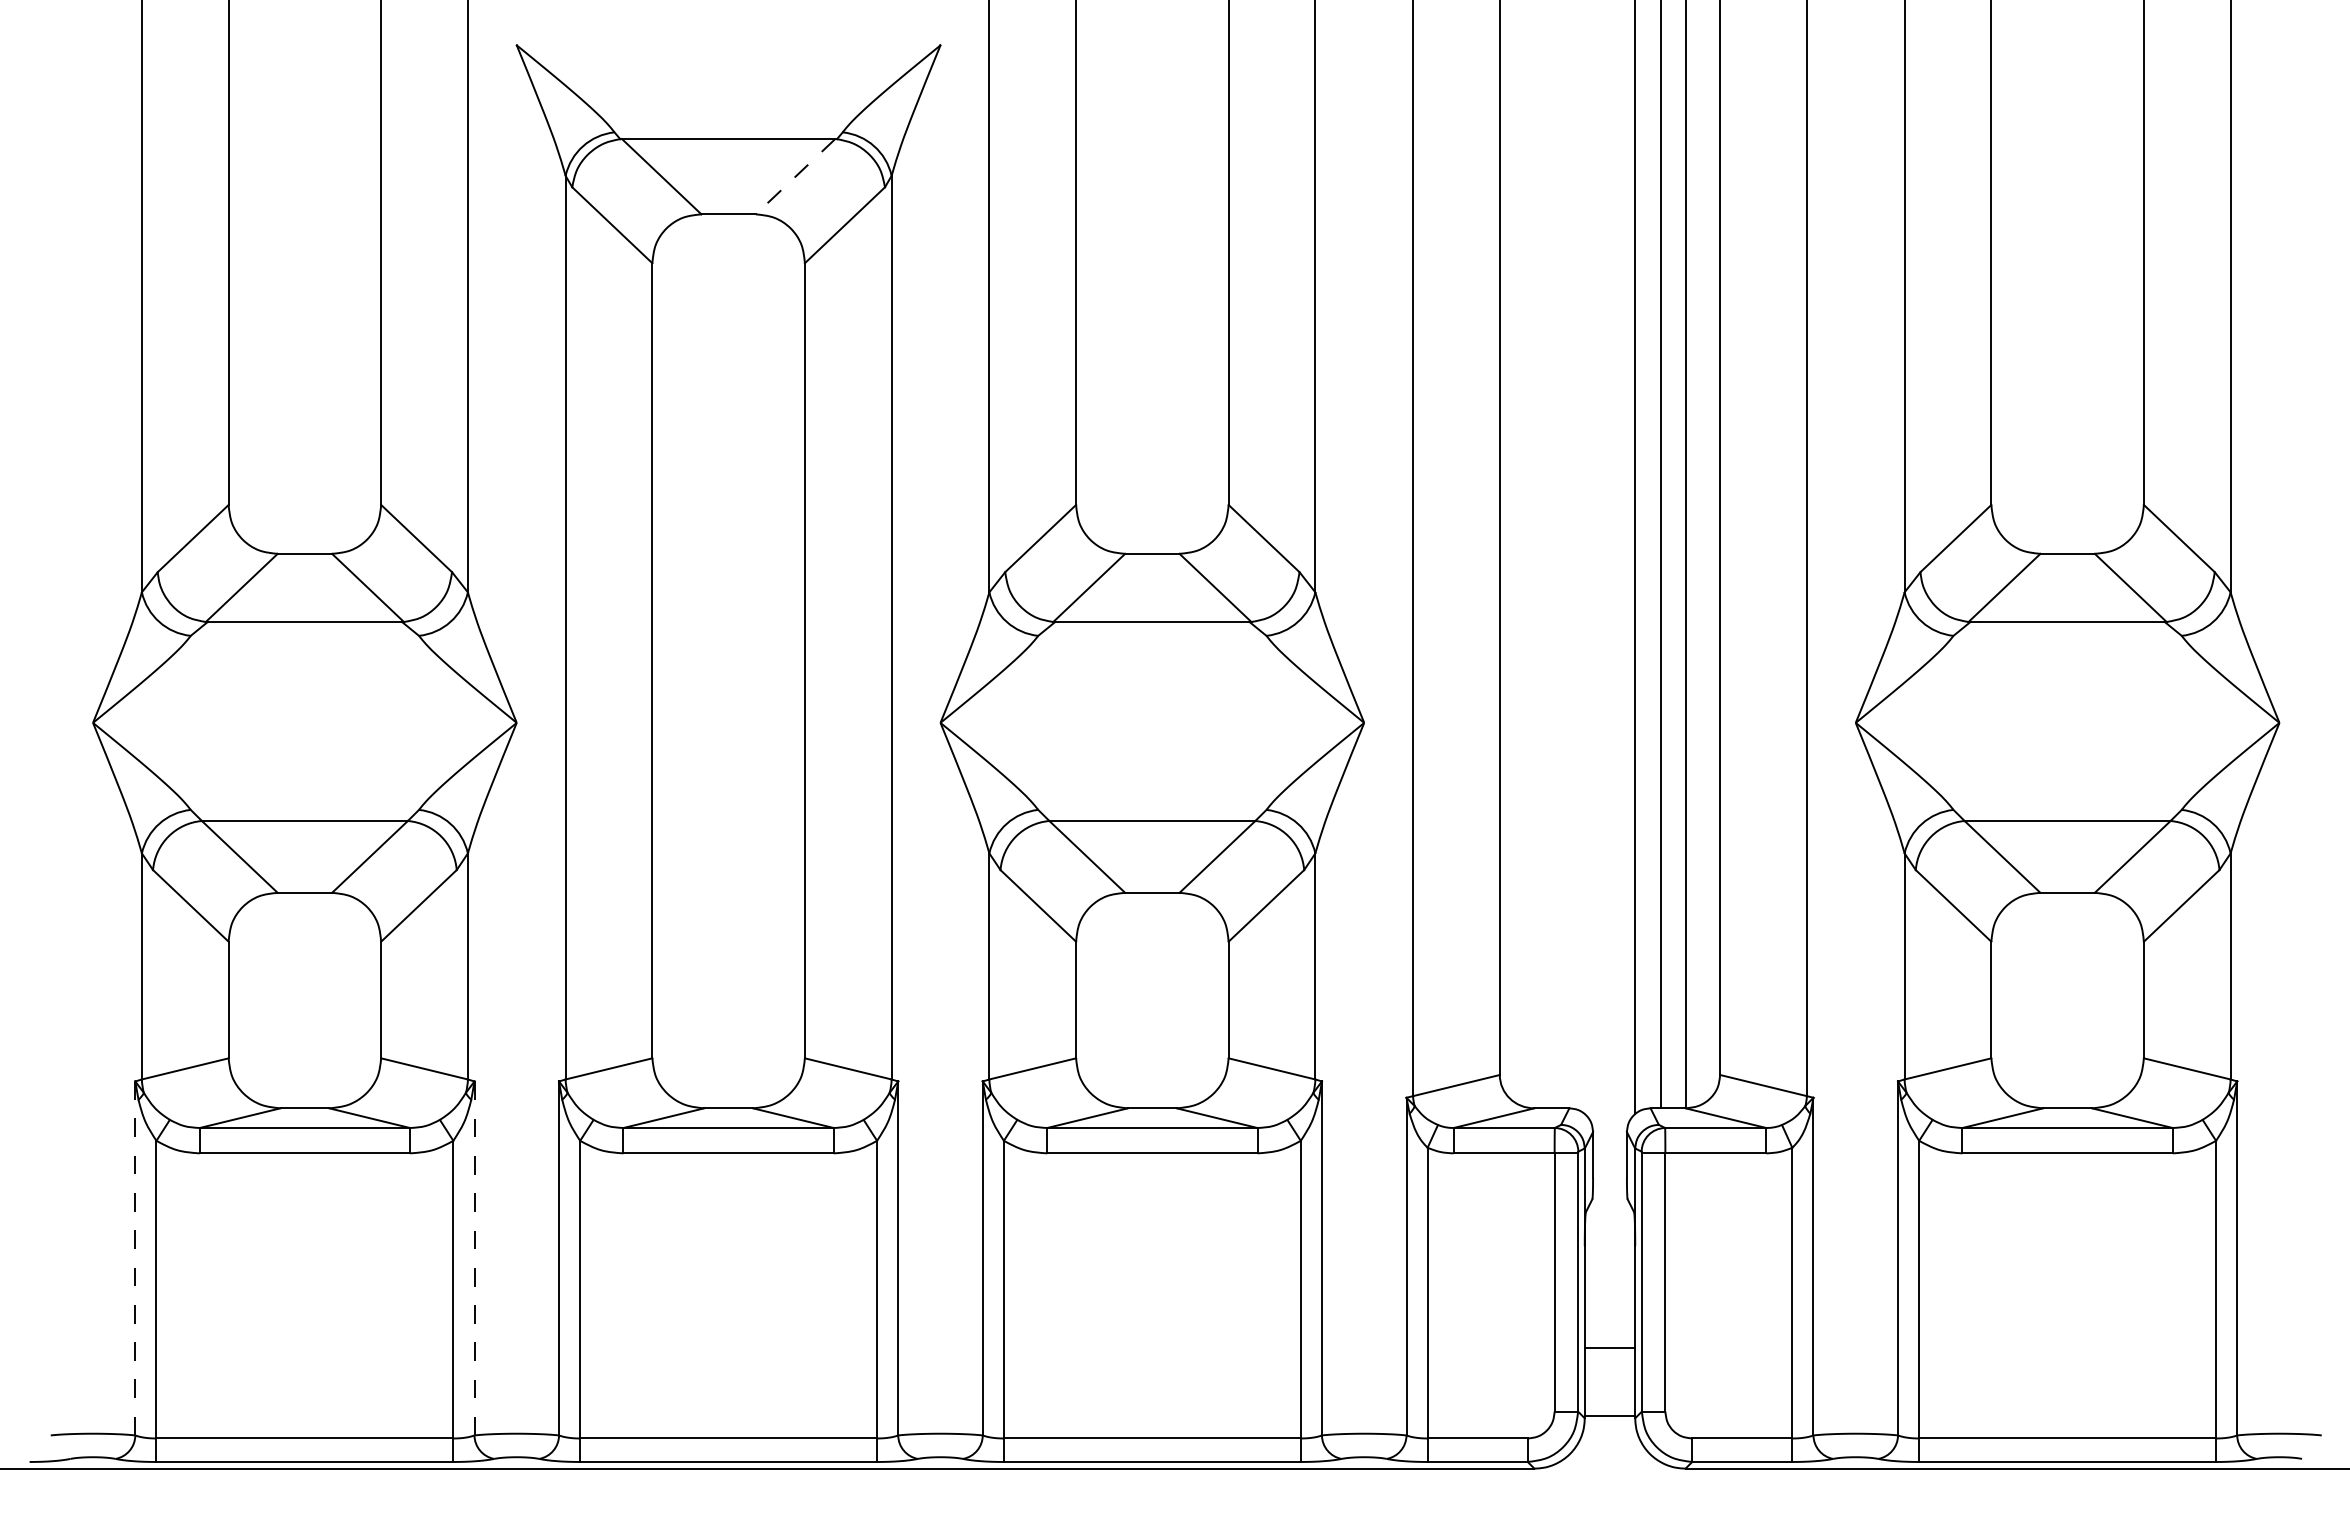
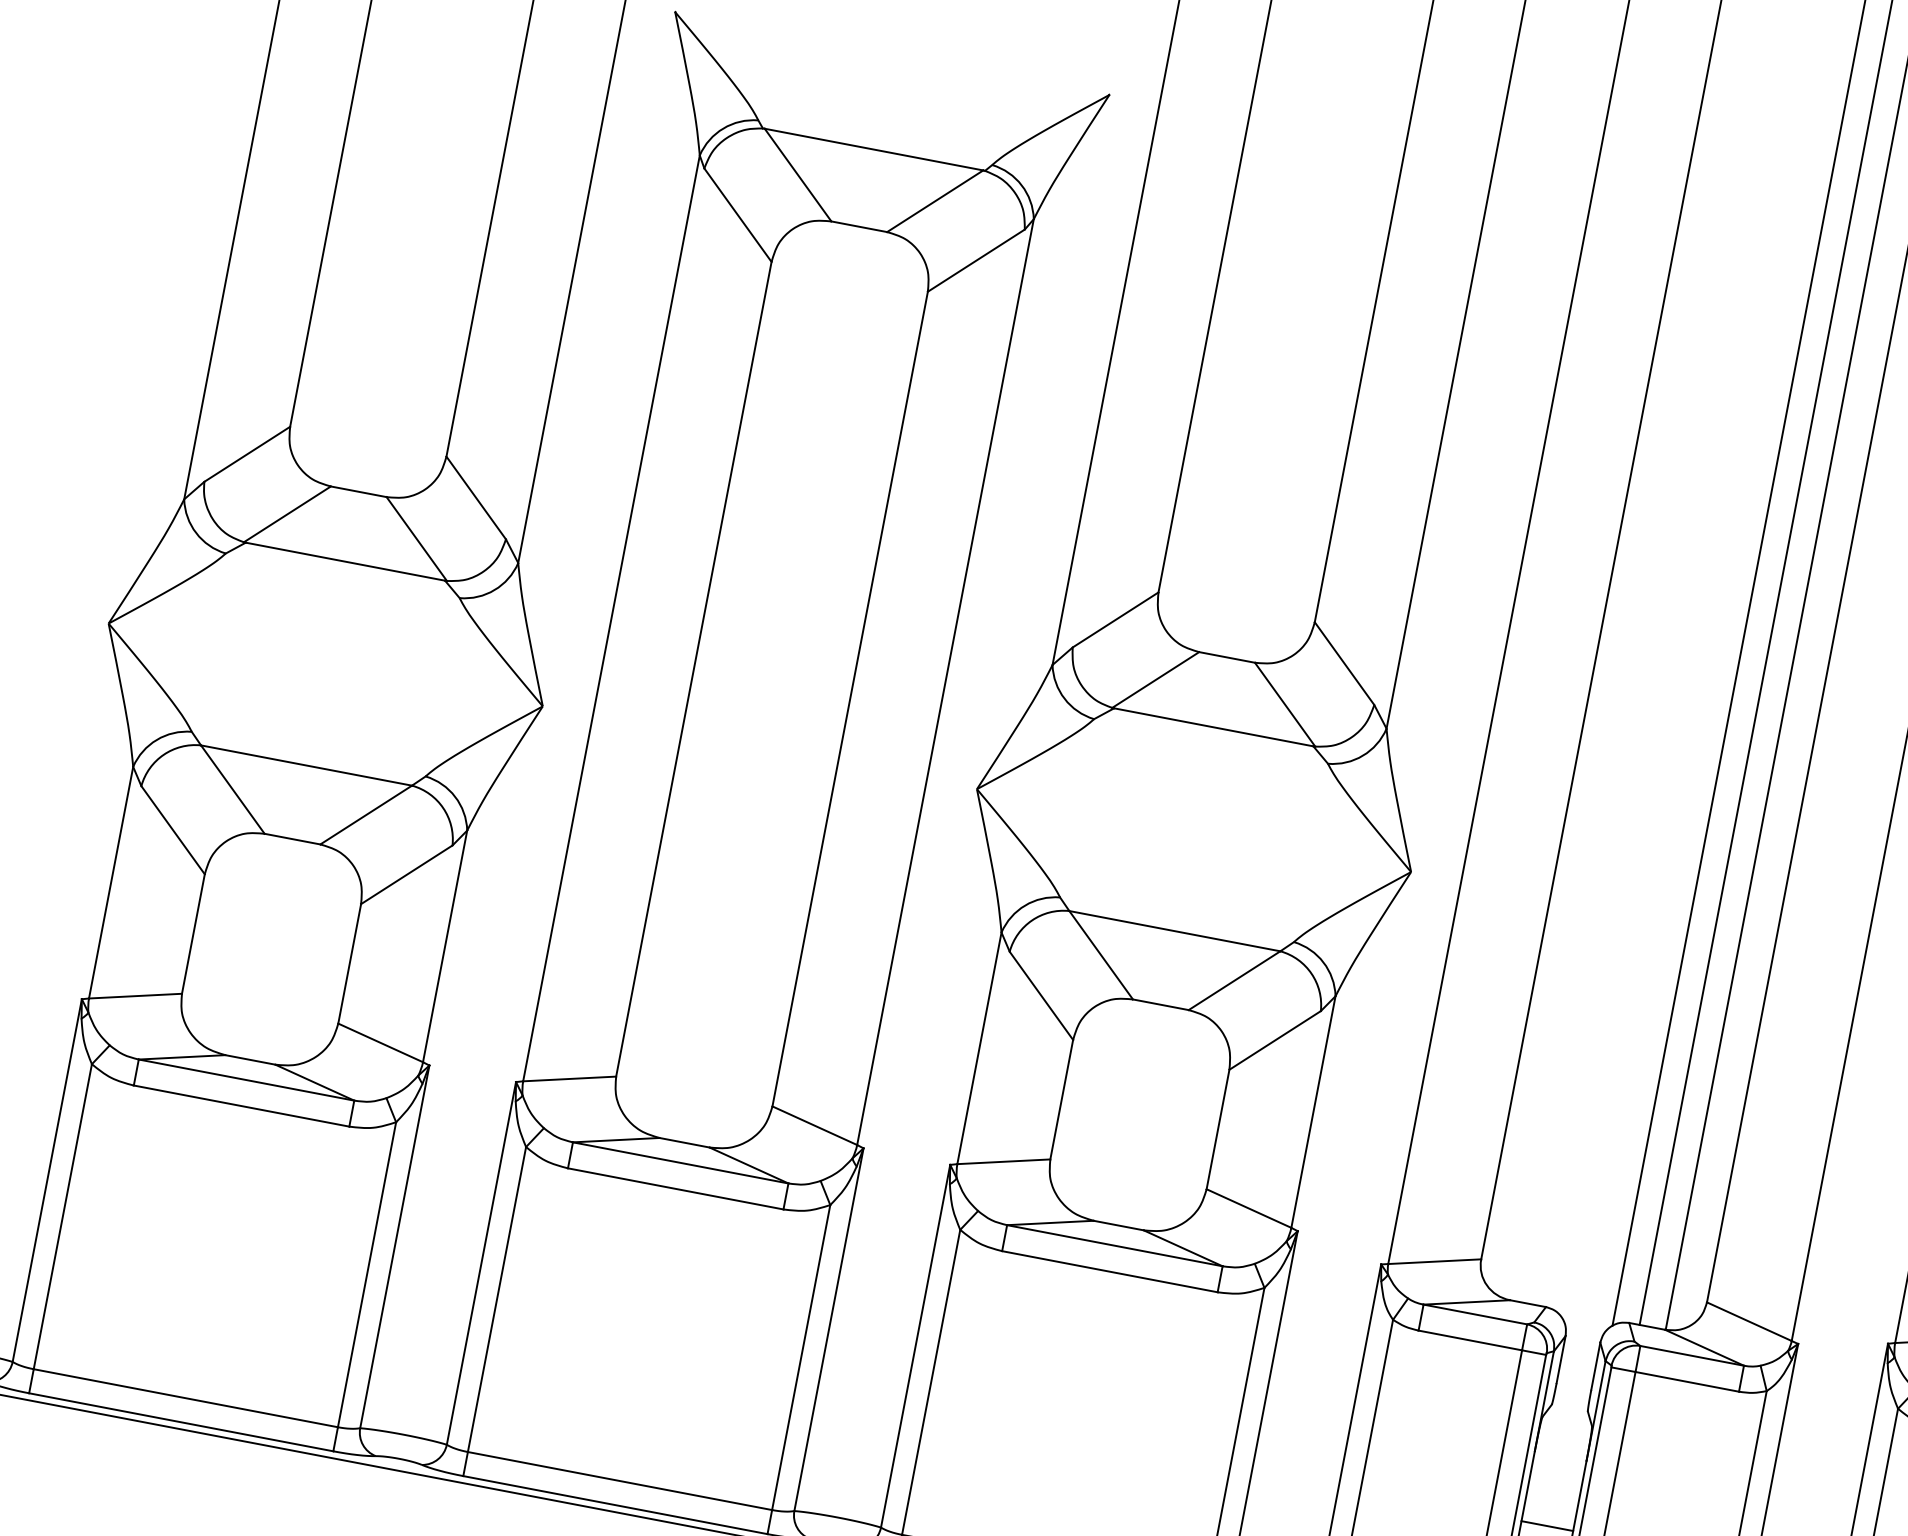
line: (795, 176) -> (935, 201), dashed -> solid
line: (135, 1258) -> (47, 1180), dashed -> solid
line: (474, 1258) -> (394, 1246), dashed -> solid
line: (1609, 1314) -> (1546, 1526), added

